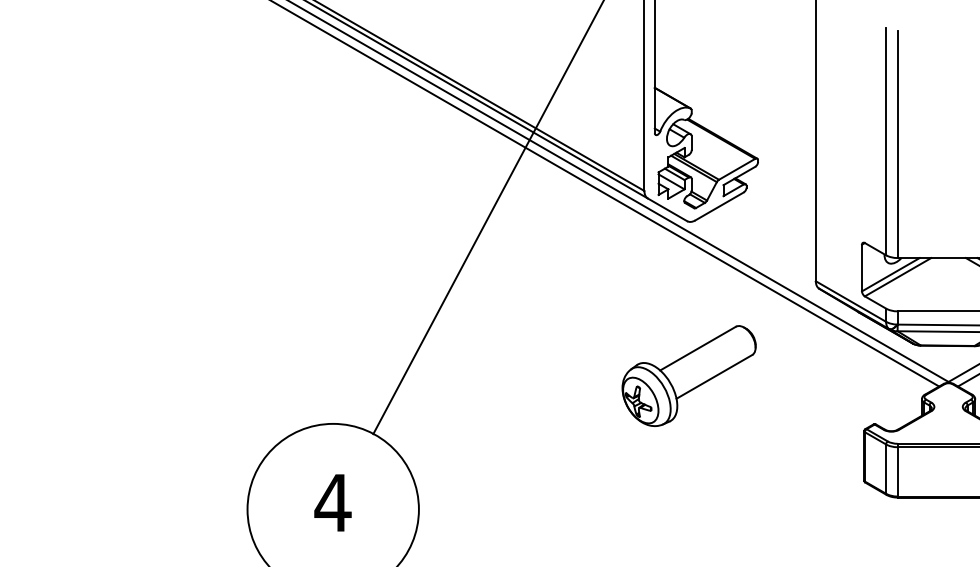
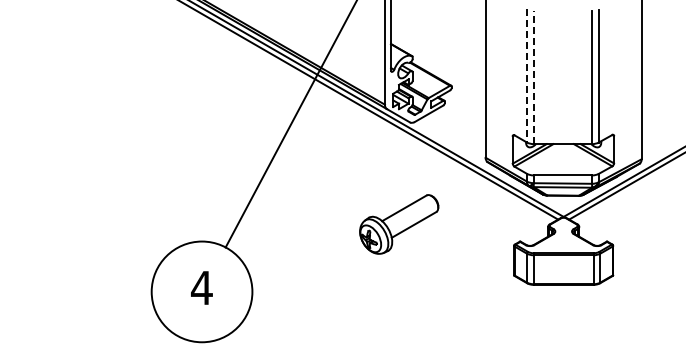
line: (885, 141) -> (526, 75), solid -> dashed
line: (897, 144) -> (533, 77), solid -> dashed
part: (689, 376) -> (399, 224), moved

